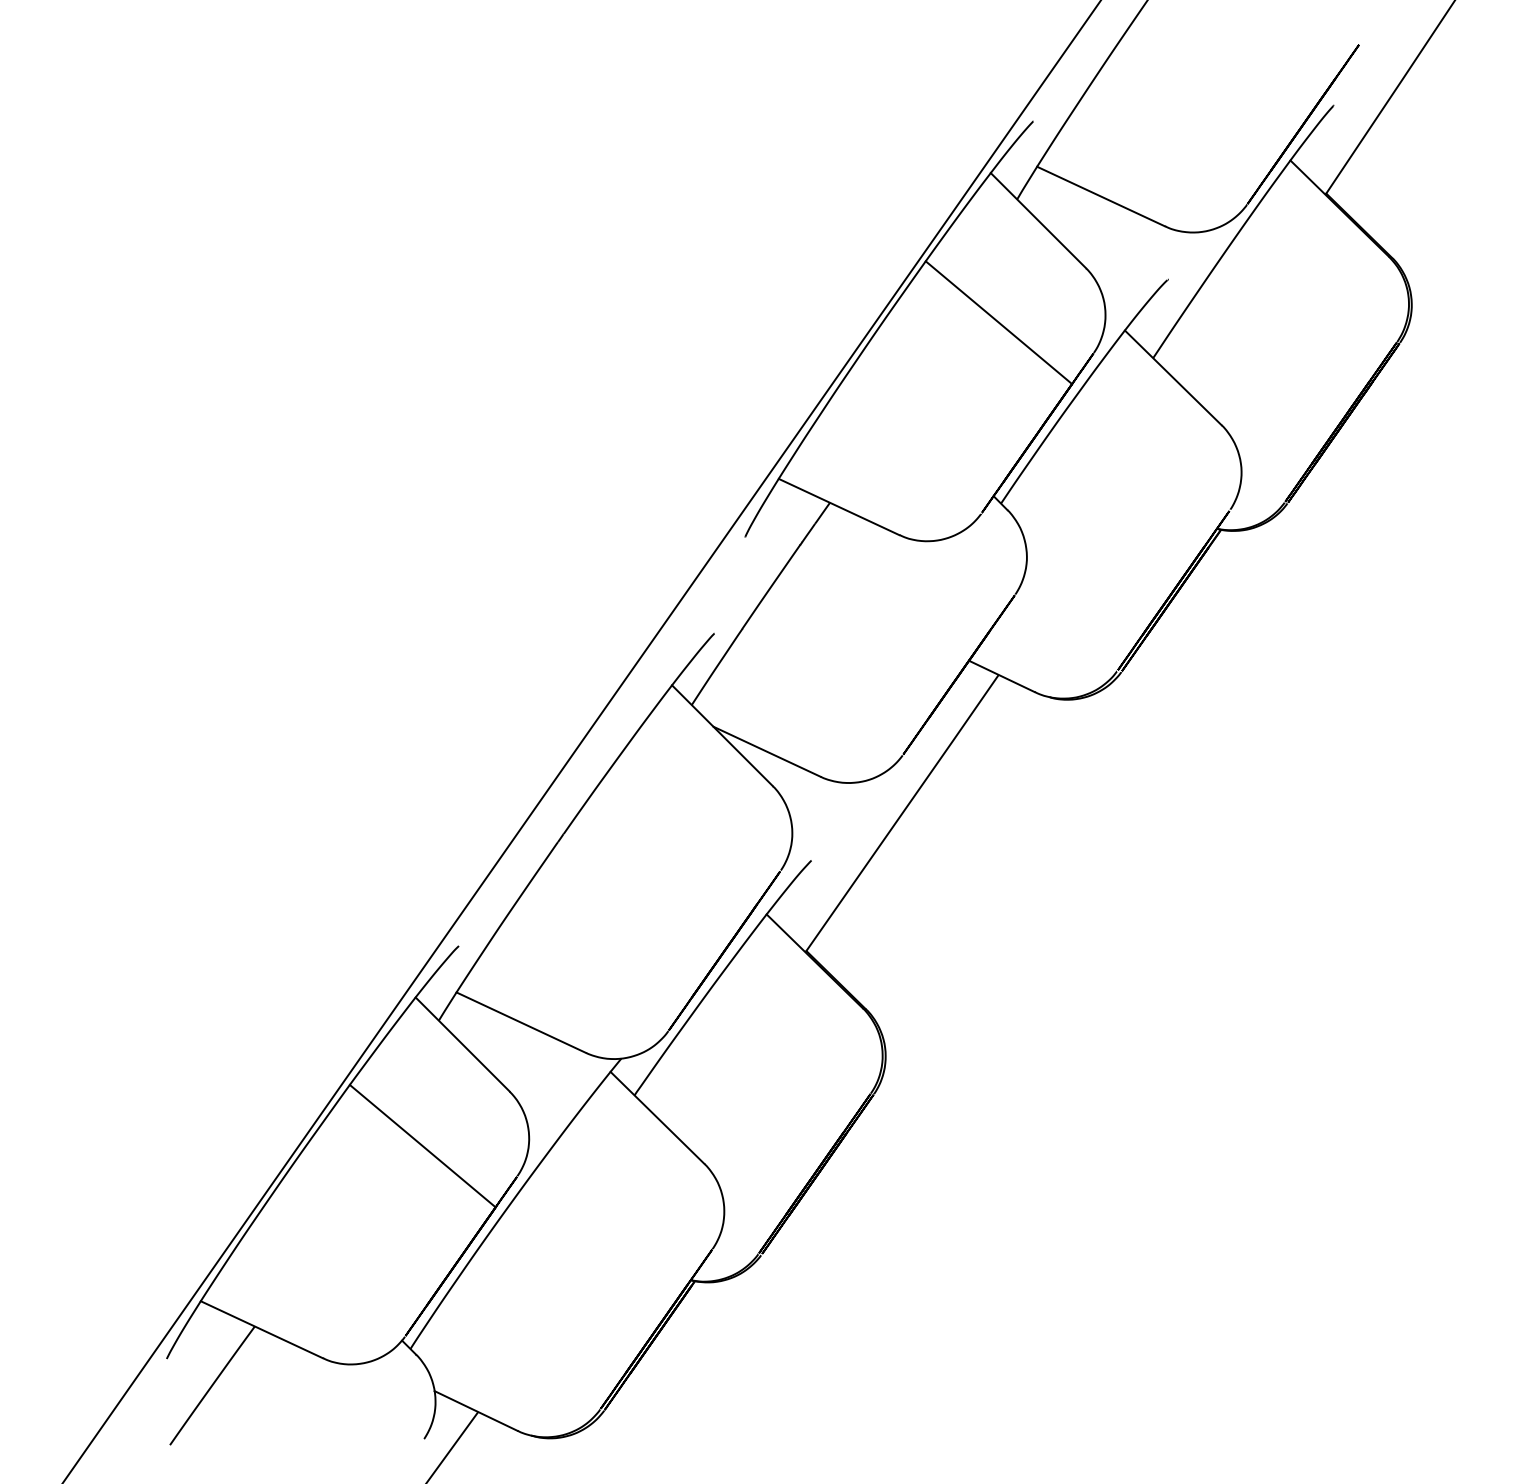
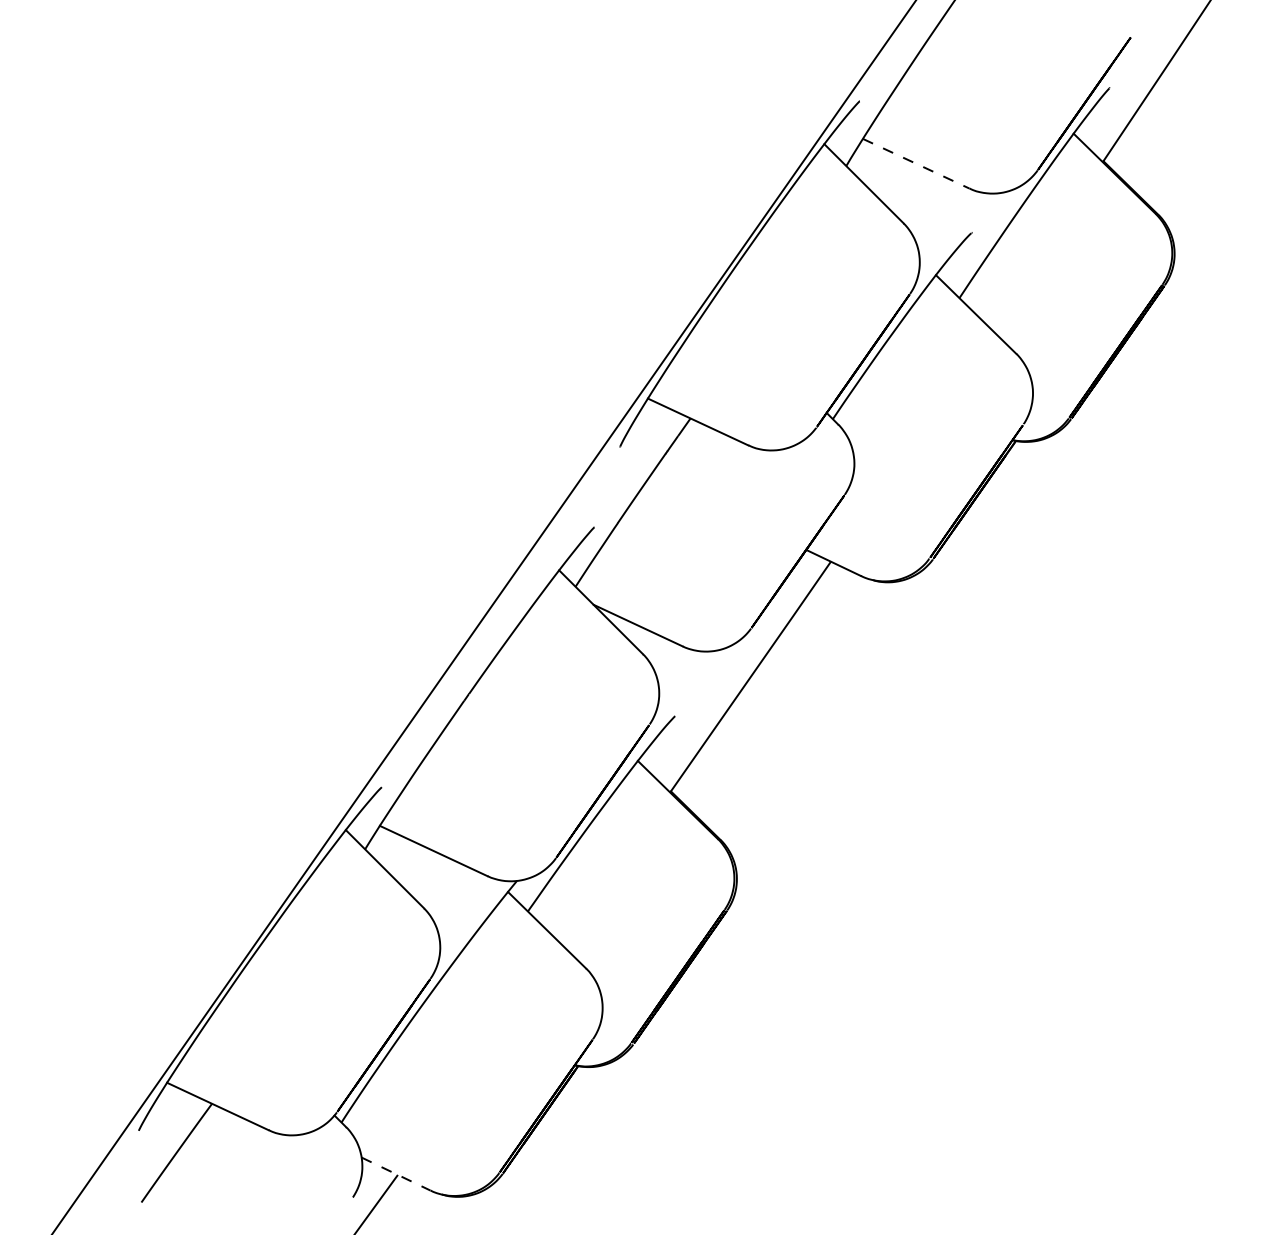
line: (1101, 196) -> (916, 163), solid -> dashed
line: (998, 322) -> (830, 268), removed
line: (422, 1145) -> (351, 953), removed
line: (476, 1410) -> (396, 1173), solid -> dashed

